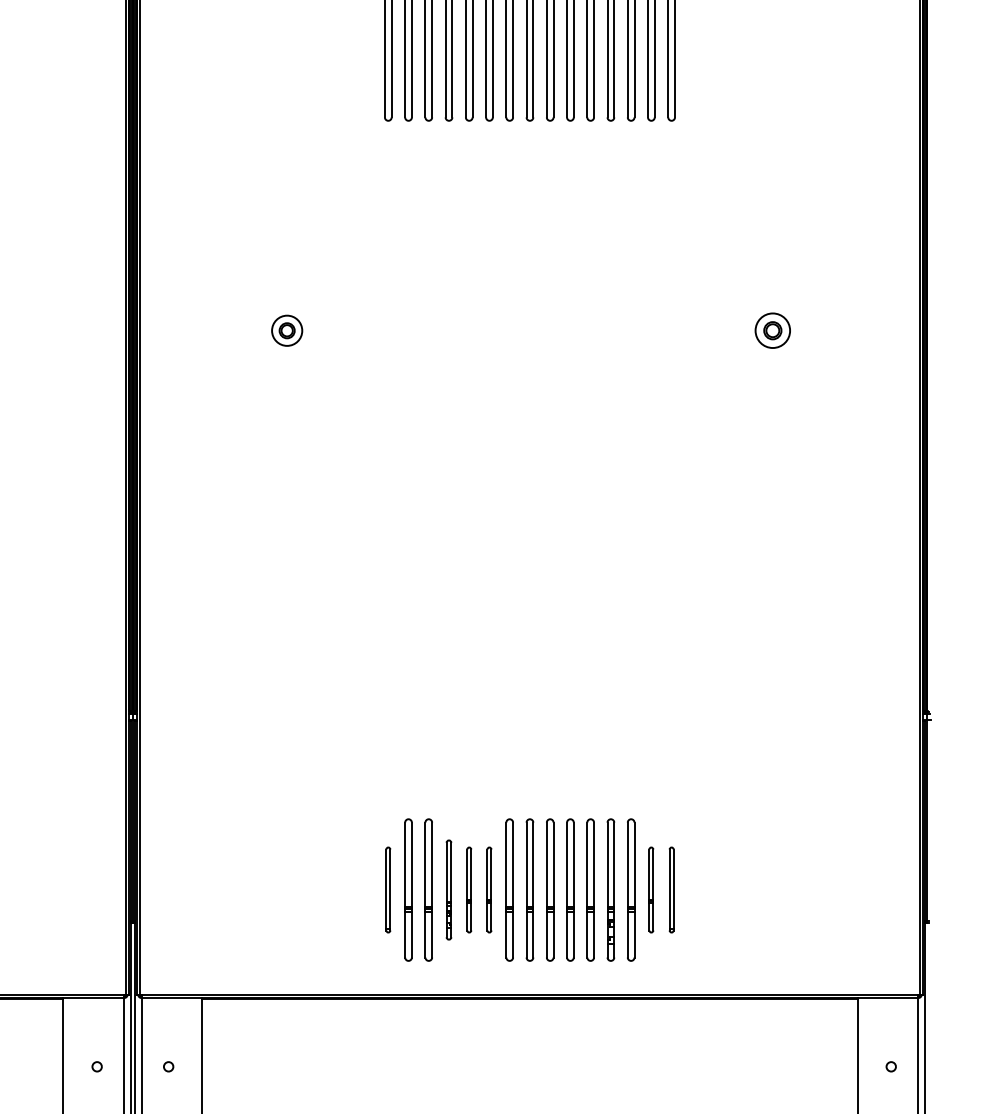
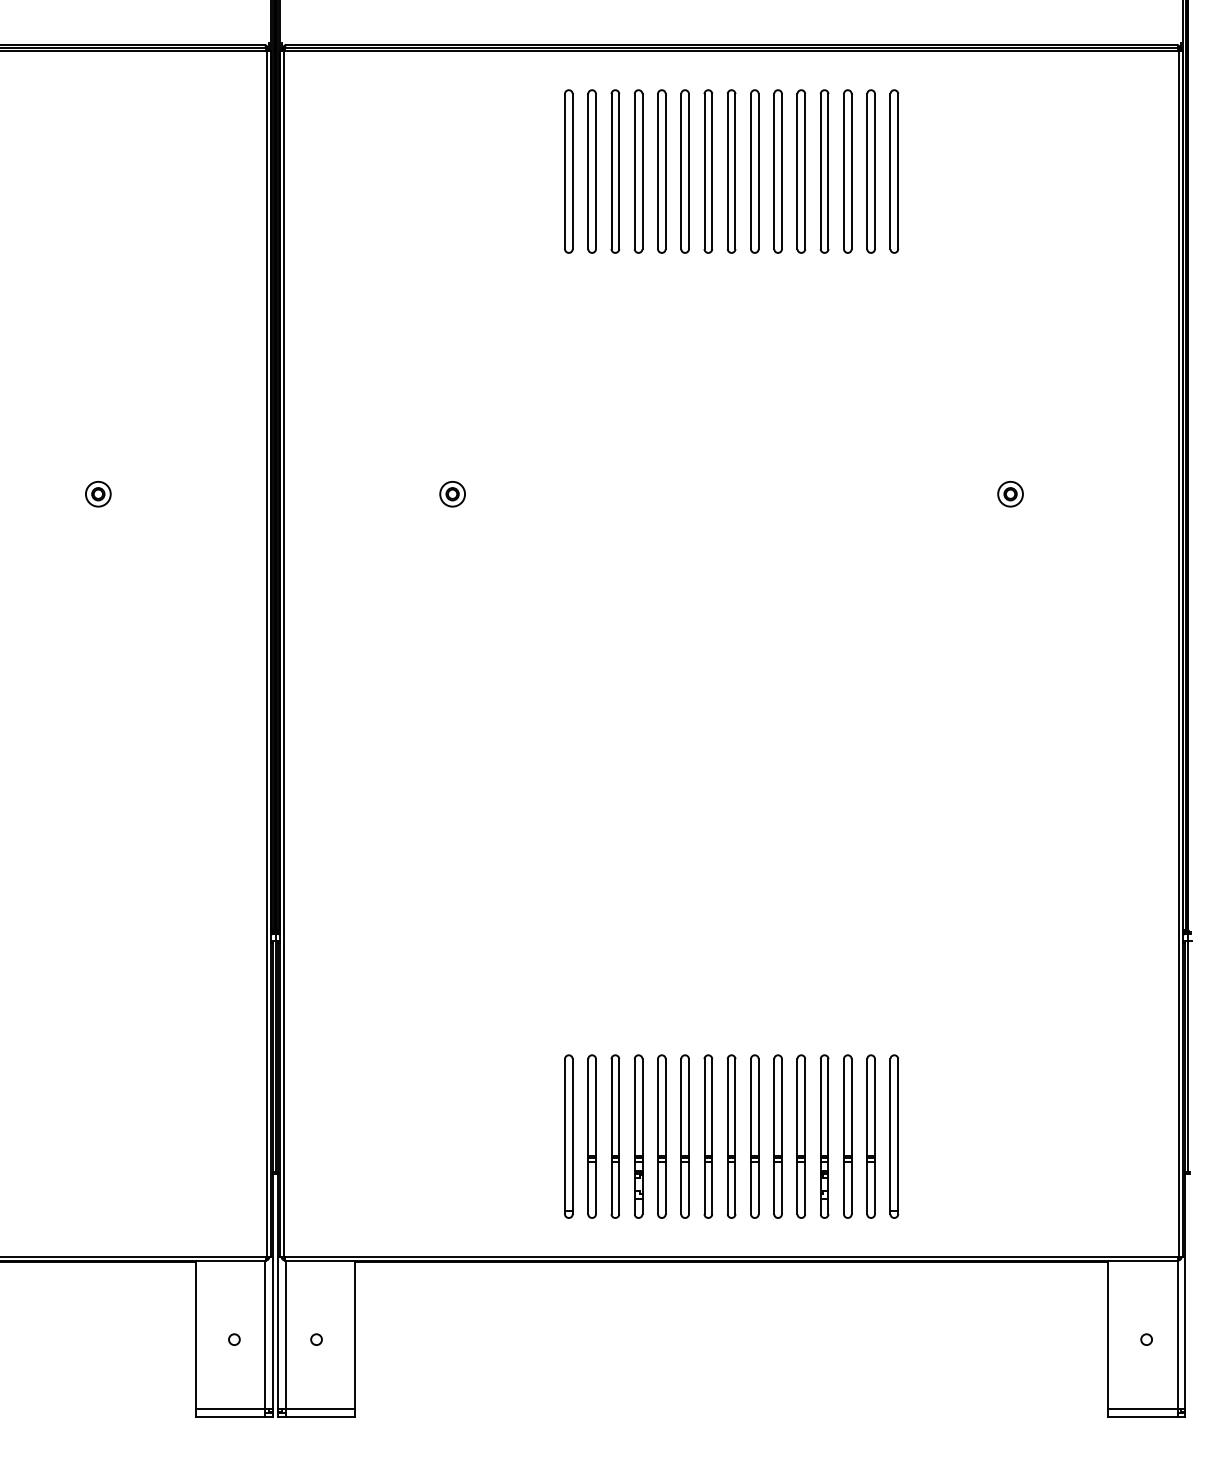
part: (286, 331) -> (452, 494), size x0.71
part: (772, 331) -> (1010, 494), size x0.62
part: (387, 889) -> (568, 1136), size x1.67
part: (448, 889) -> (638, 1136), size x1.43
part: (468, 889) -> (661, 1136), size x1.67
part: (488, 889) -> (684, 1136), size x1.67
part: (650, 889) -> (870, 1136), size x1.67
part: (671, 889) -> (894, 1136), size x1.67

